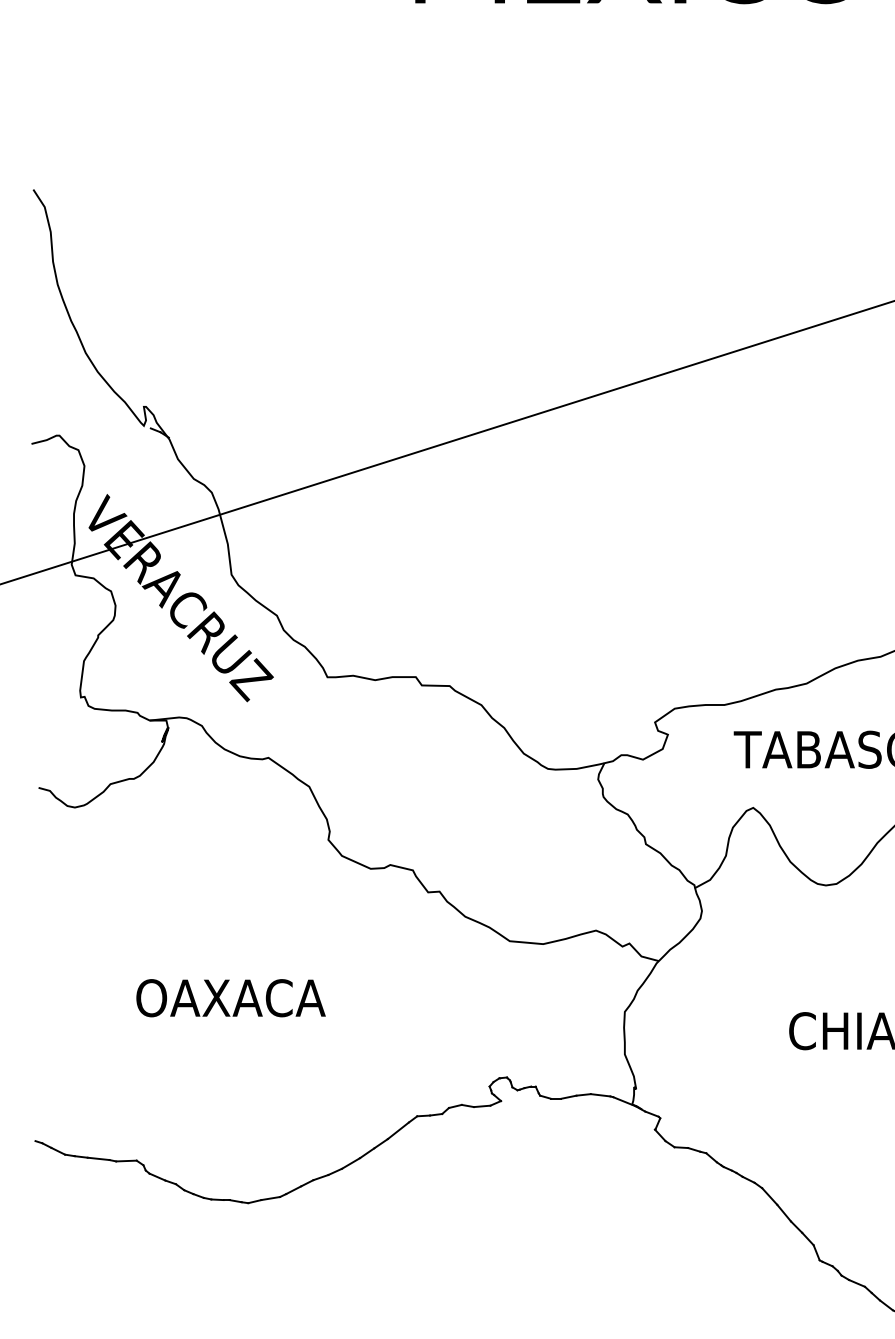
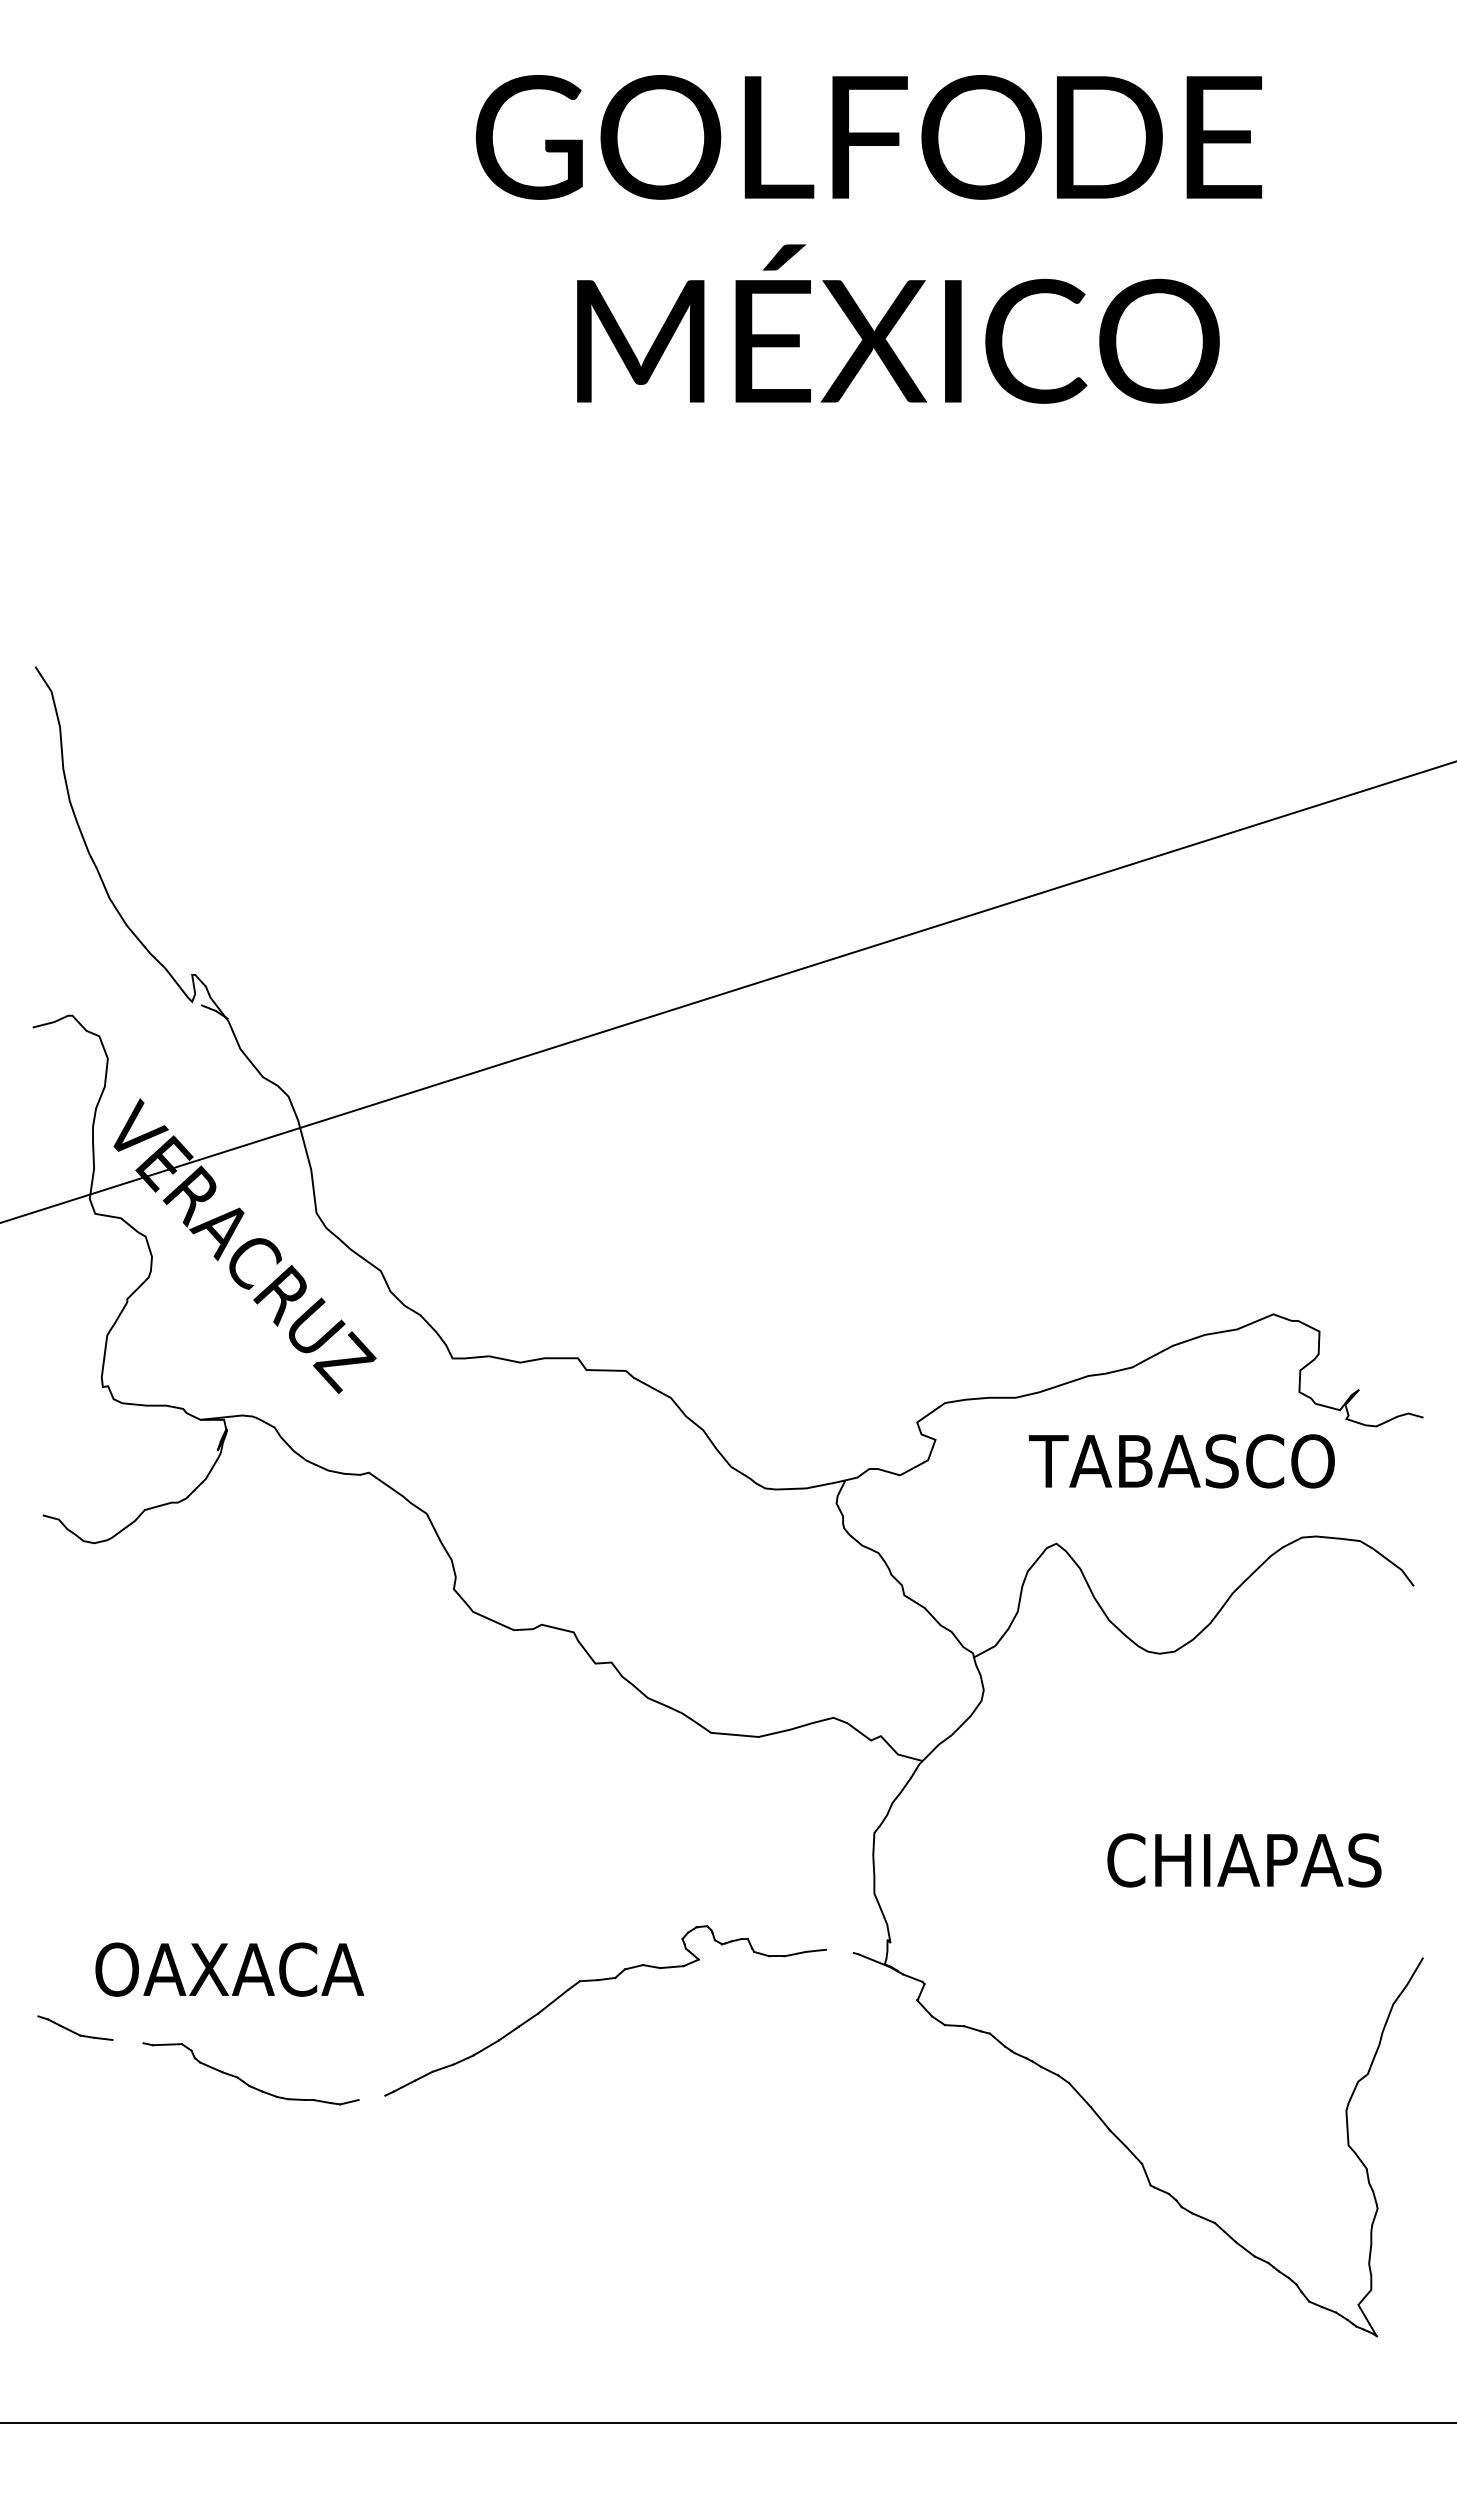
text: (230, 998) -> (229, 1969), moved
line: (600, 1095) -> (839, 1951), removed
line: (98, 1158) -> (127, 2041), removed
line: (270, 1198) -> (371, 2097), removed

